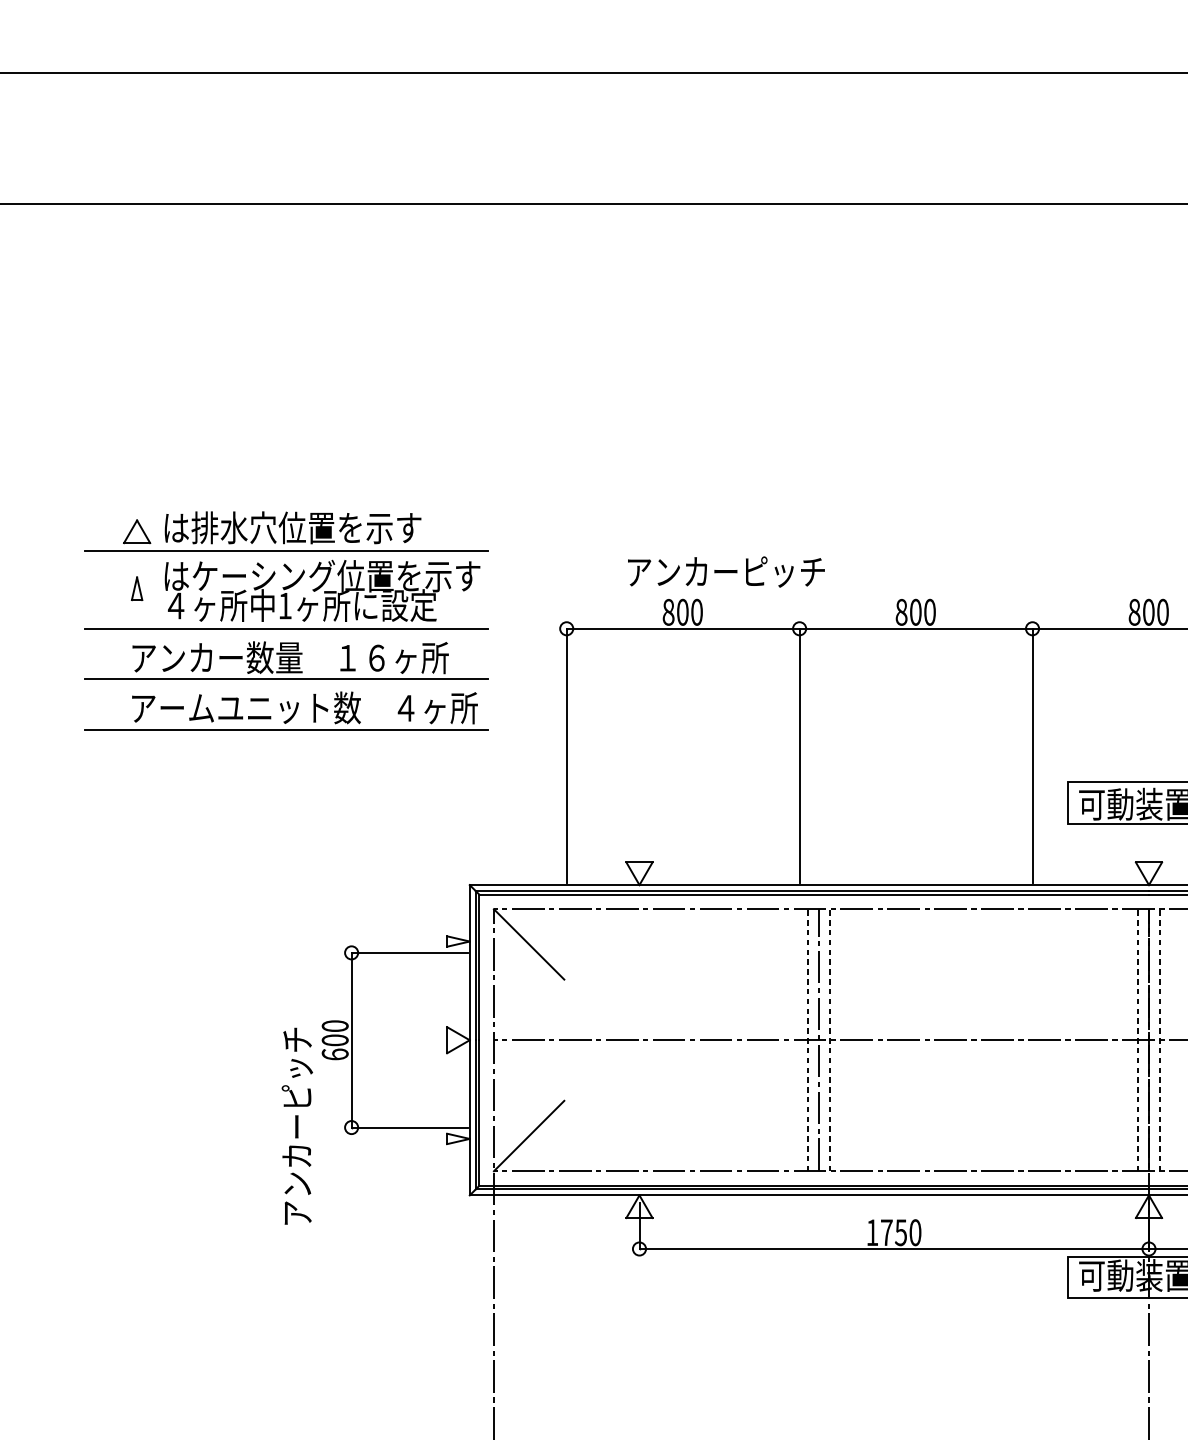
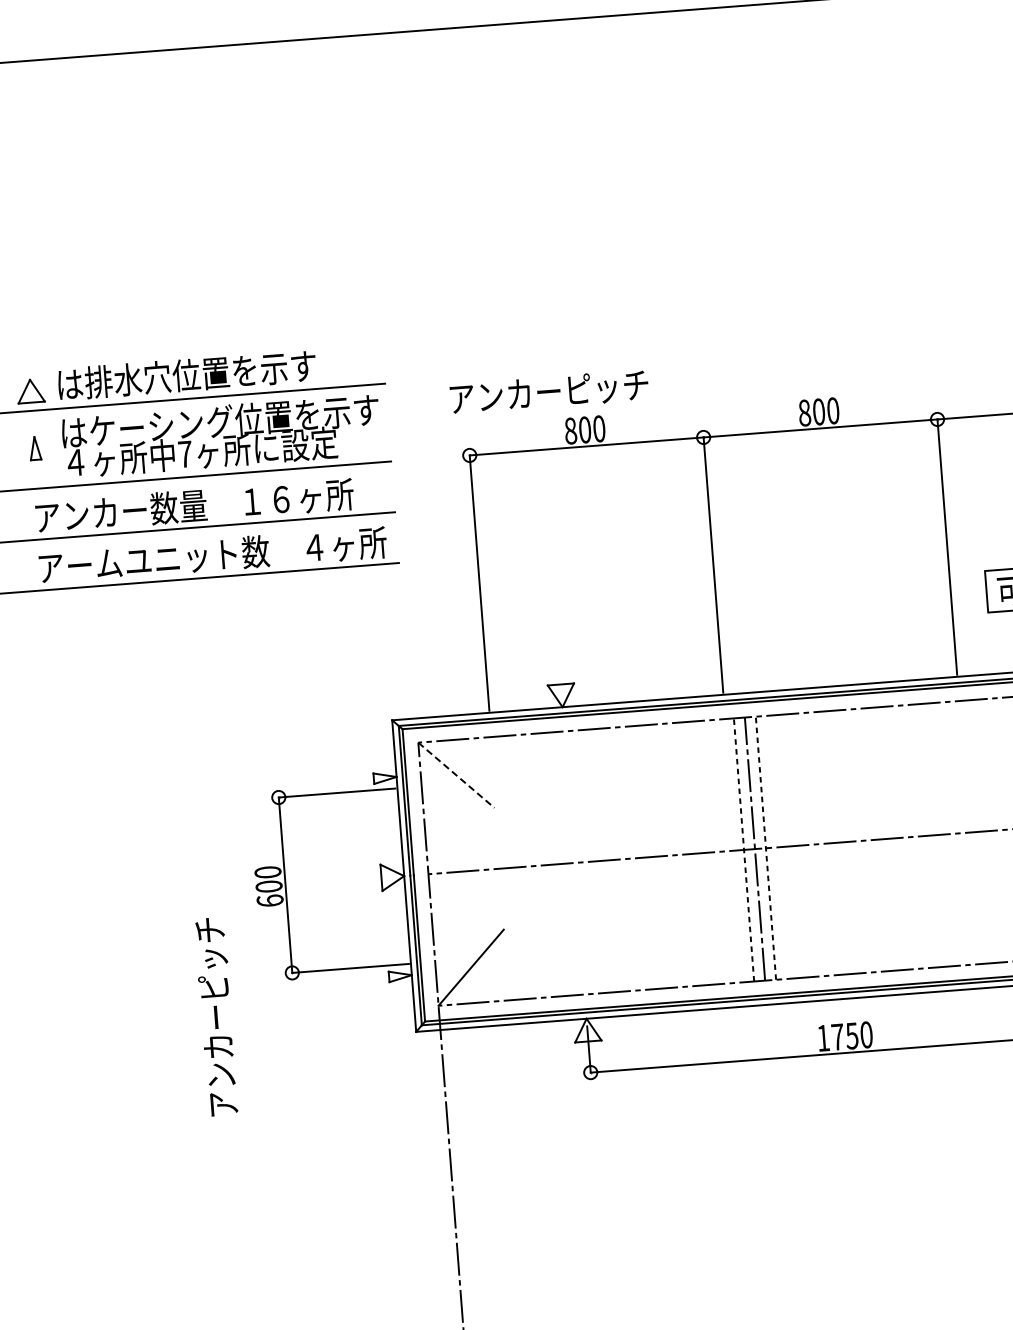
text: (726, 571) -> (549, 391), moved
text: (284, 606) -> (184, 454), 1 -> 7
line: (529, 944) -> (456, 775), solid -> dashed
text: (296, 1125) -> (215, 1016), moved

